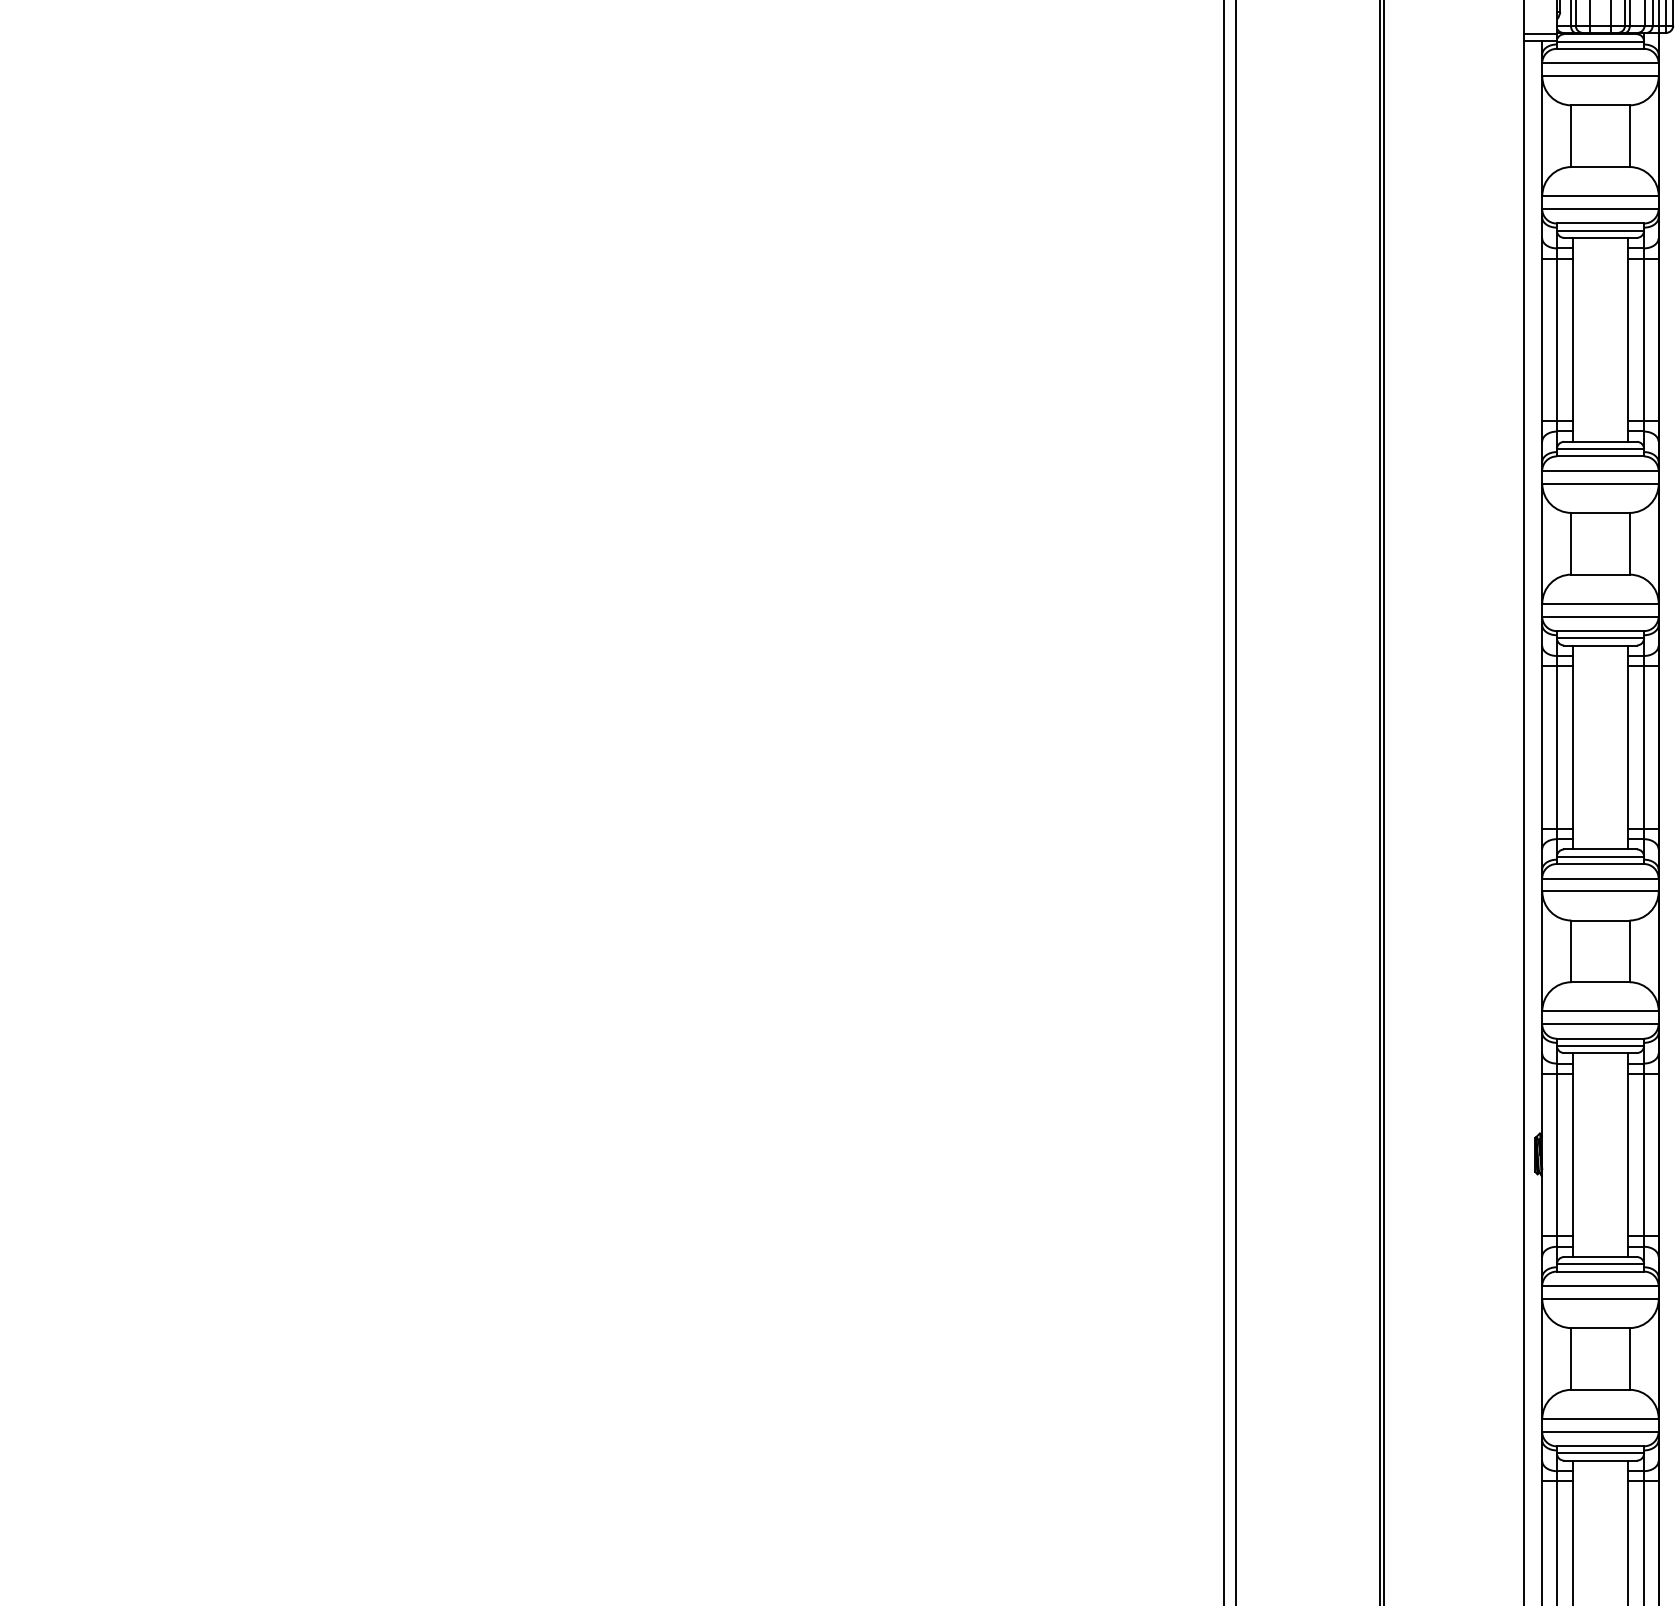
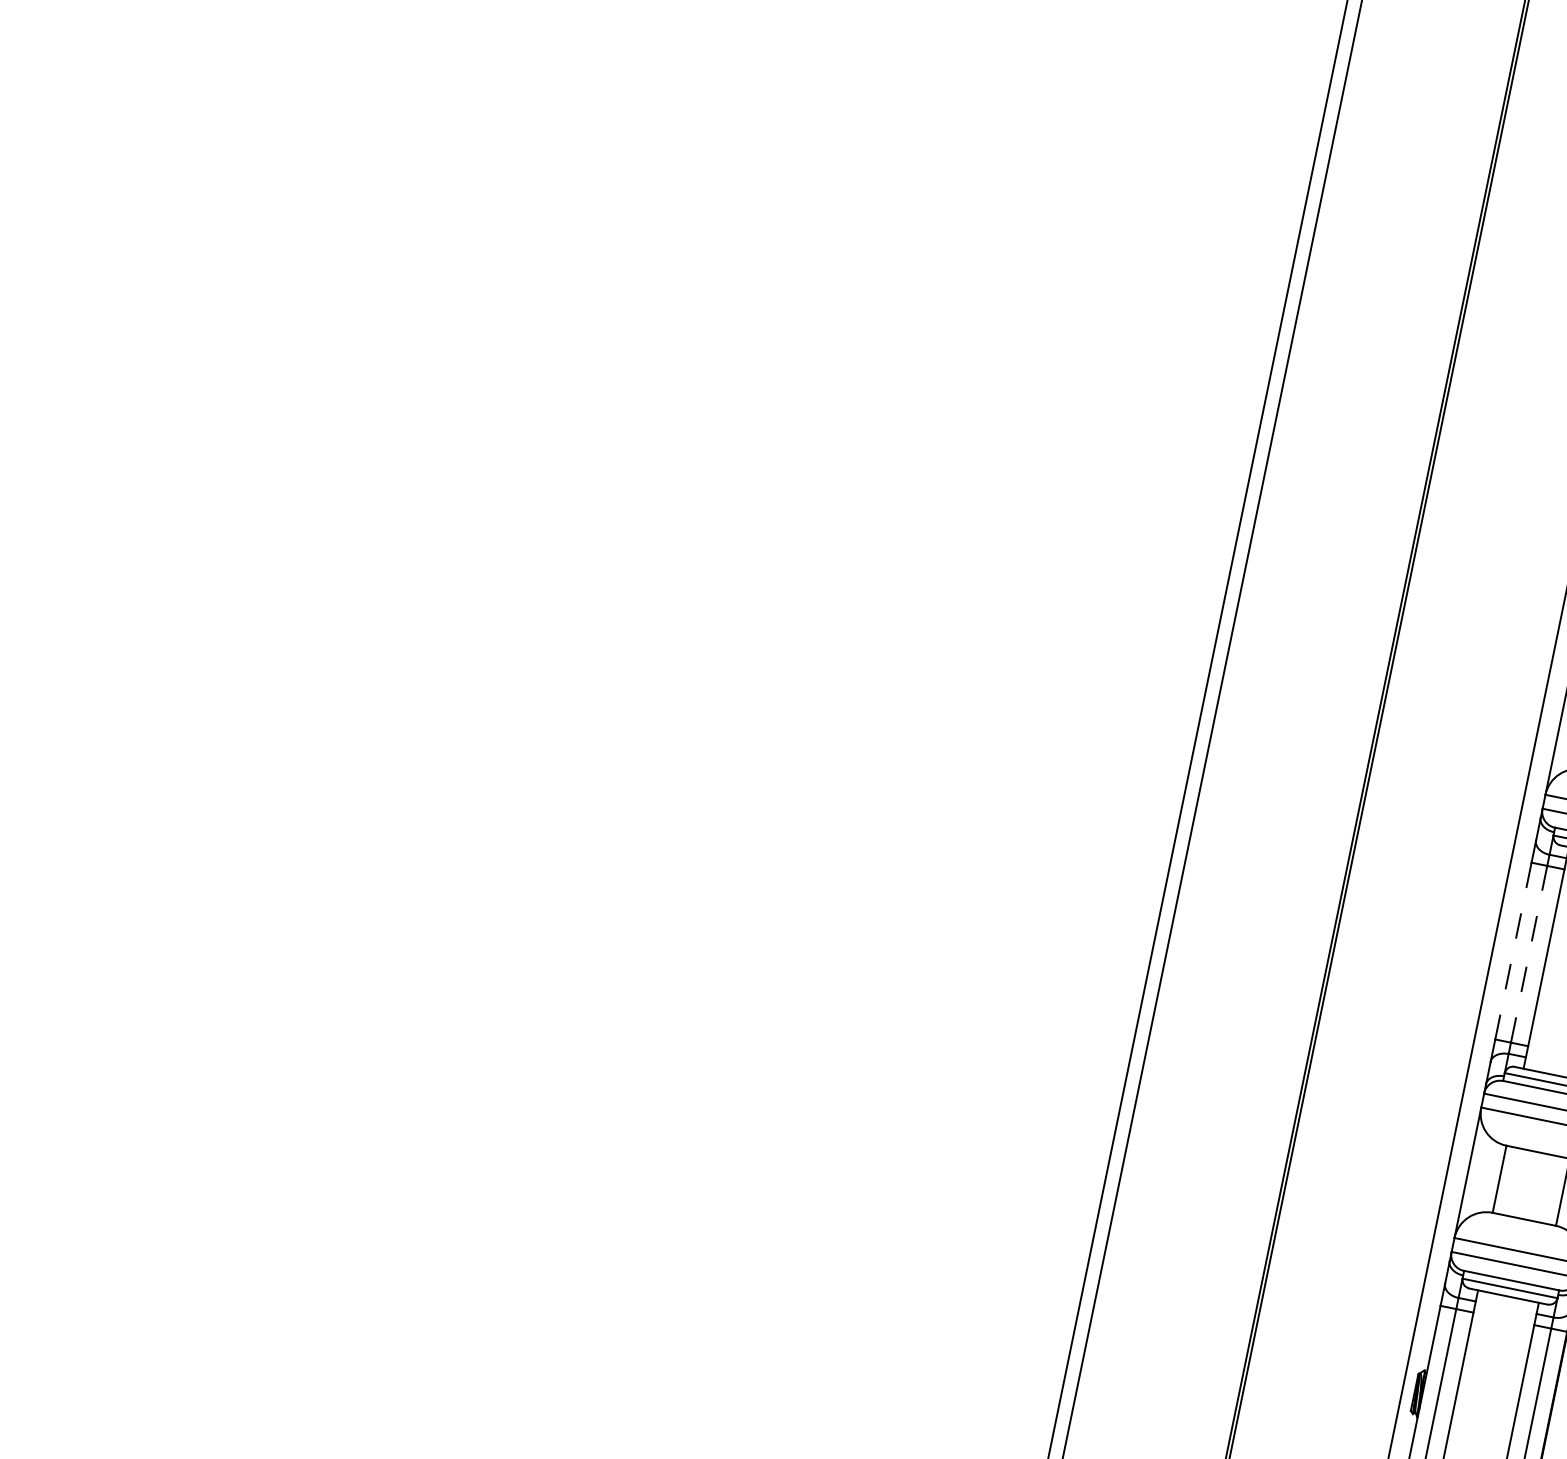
line: (1556, 746) -> (1529, 953), solid -> dashed
line: (1542, 747) -> (1513, 951), solid -> dashed

